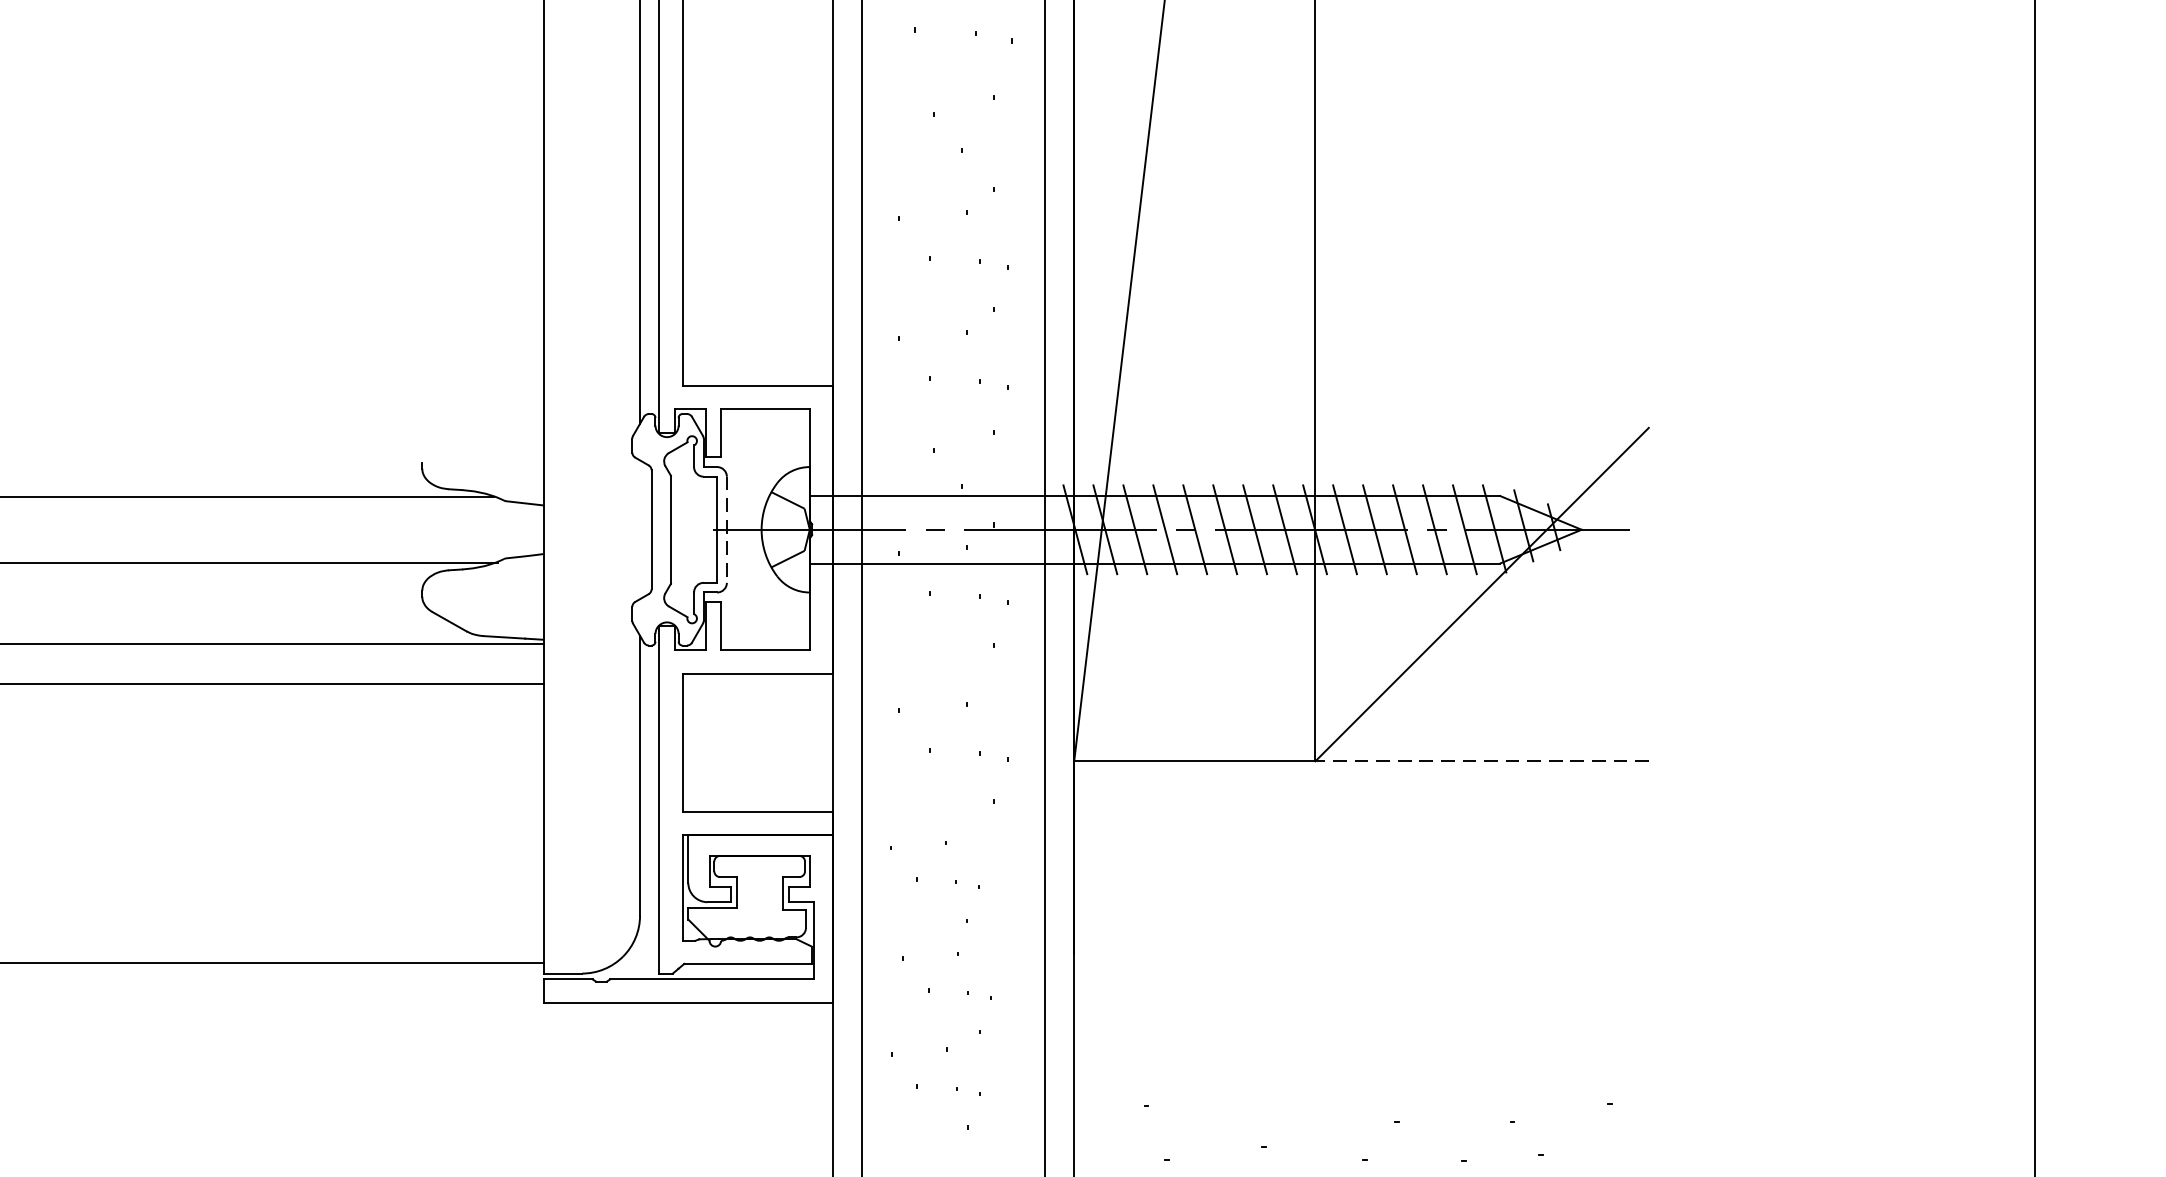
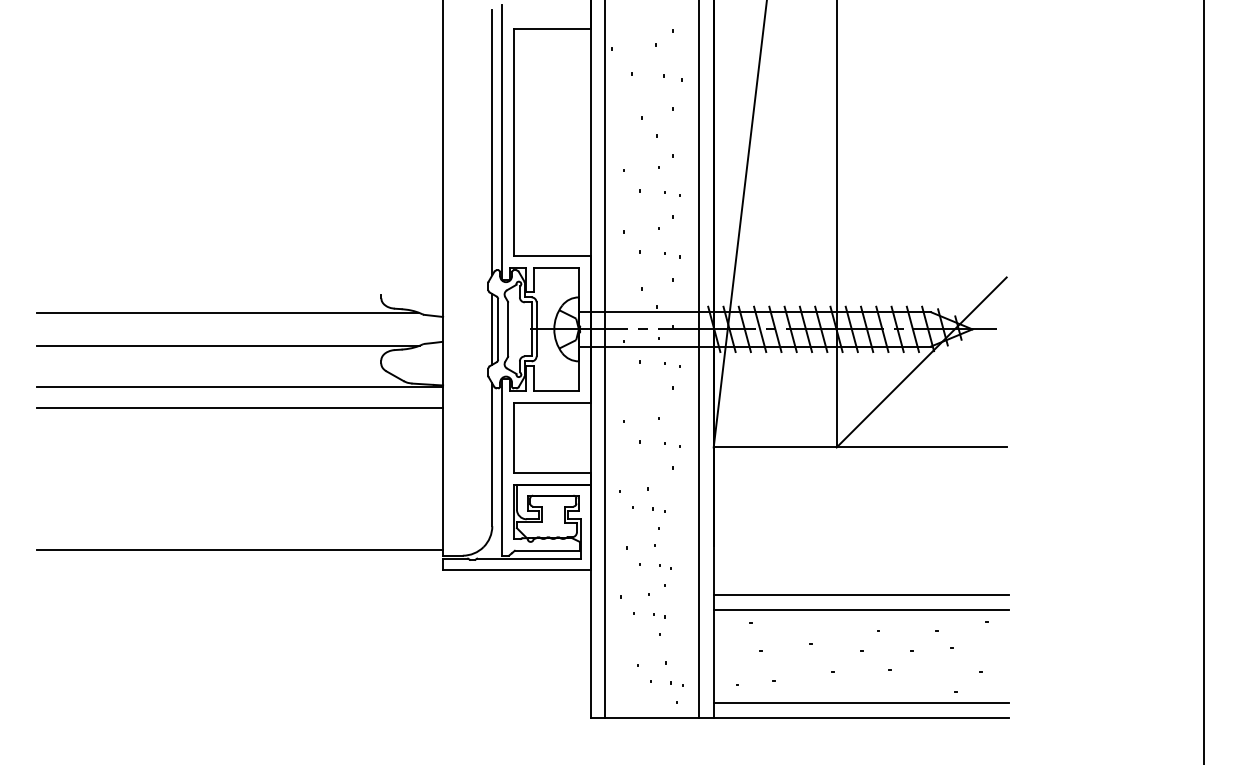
line: (640, 529) -> (492, 329), added
line: (726, 529) -> (536, 329), dashed -> solid
line: (1481, 761) -> (921, 447), dashed -> solid
line: (1362, 1051) -> (860, 595), added
line: (1362, 1079) -> (860, 609), added

